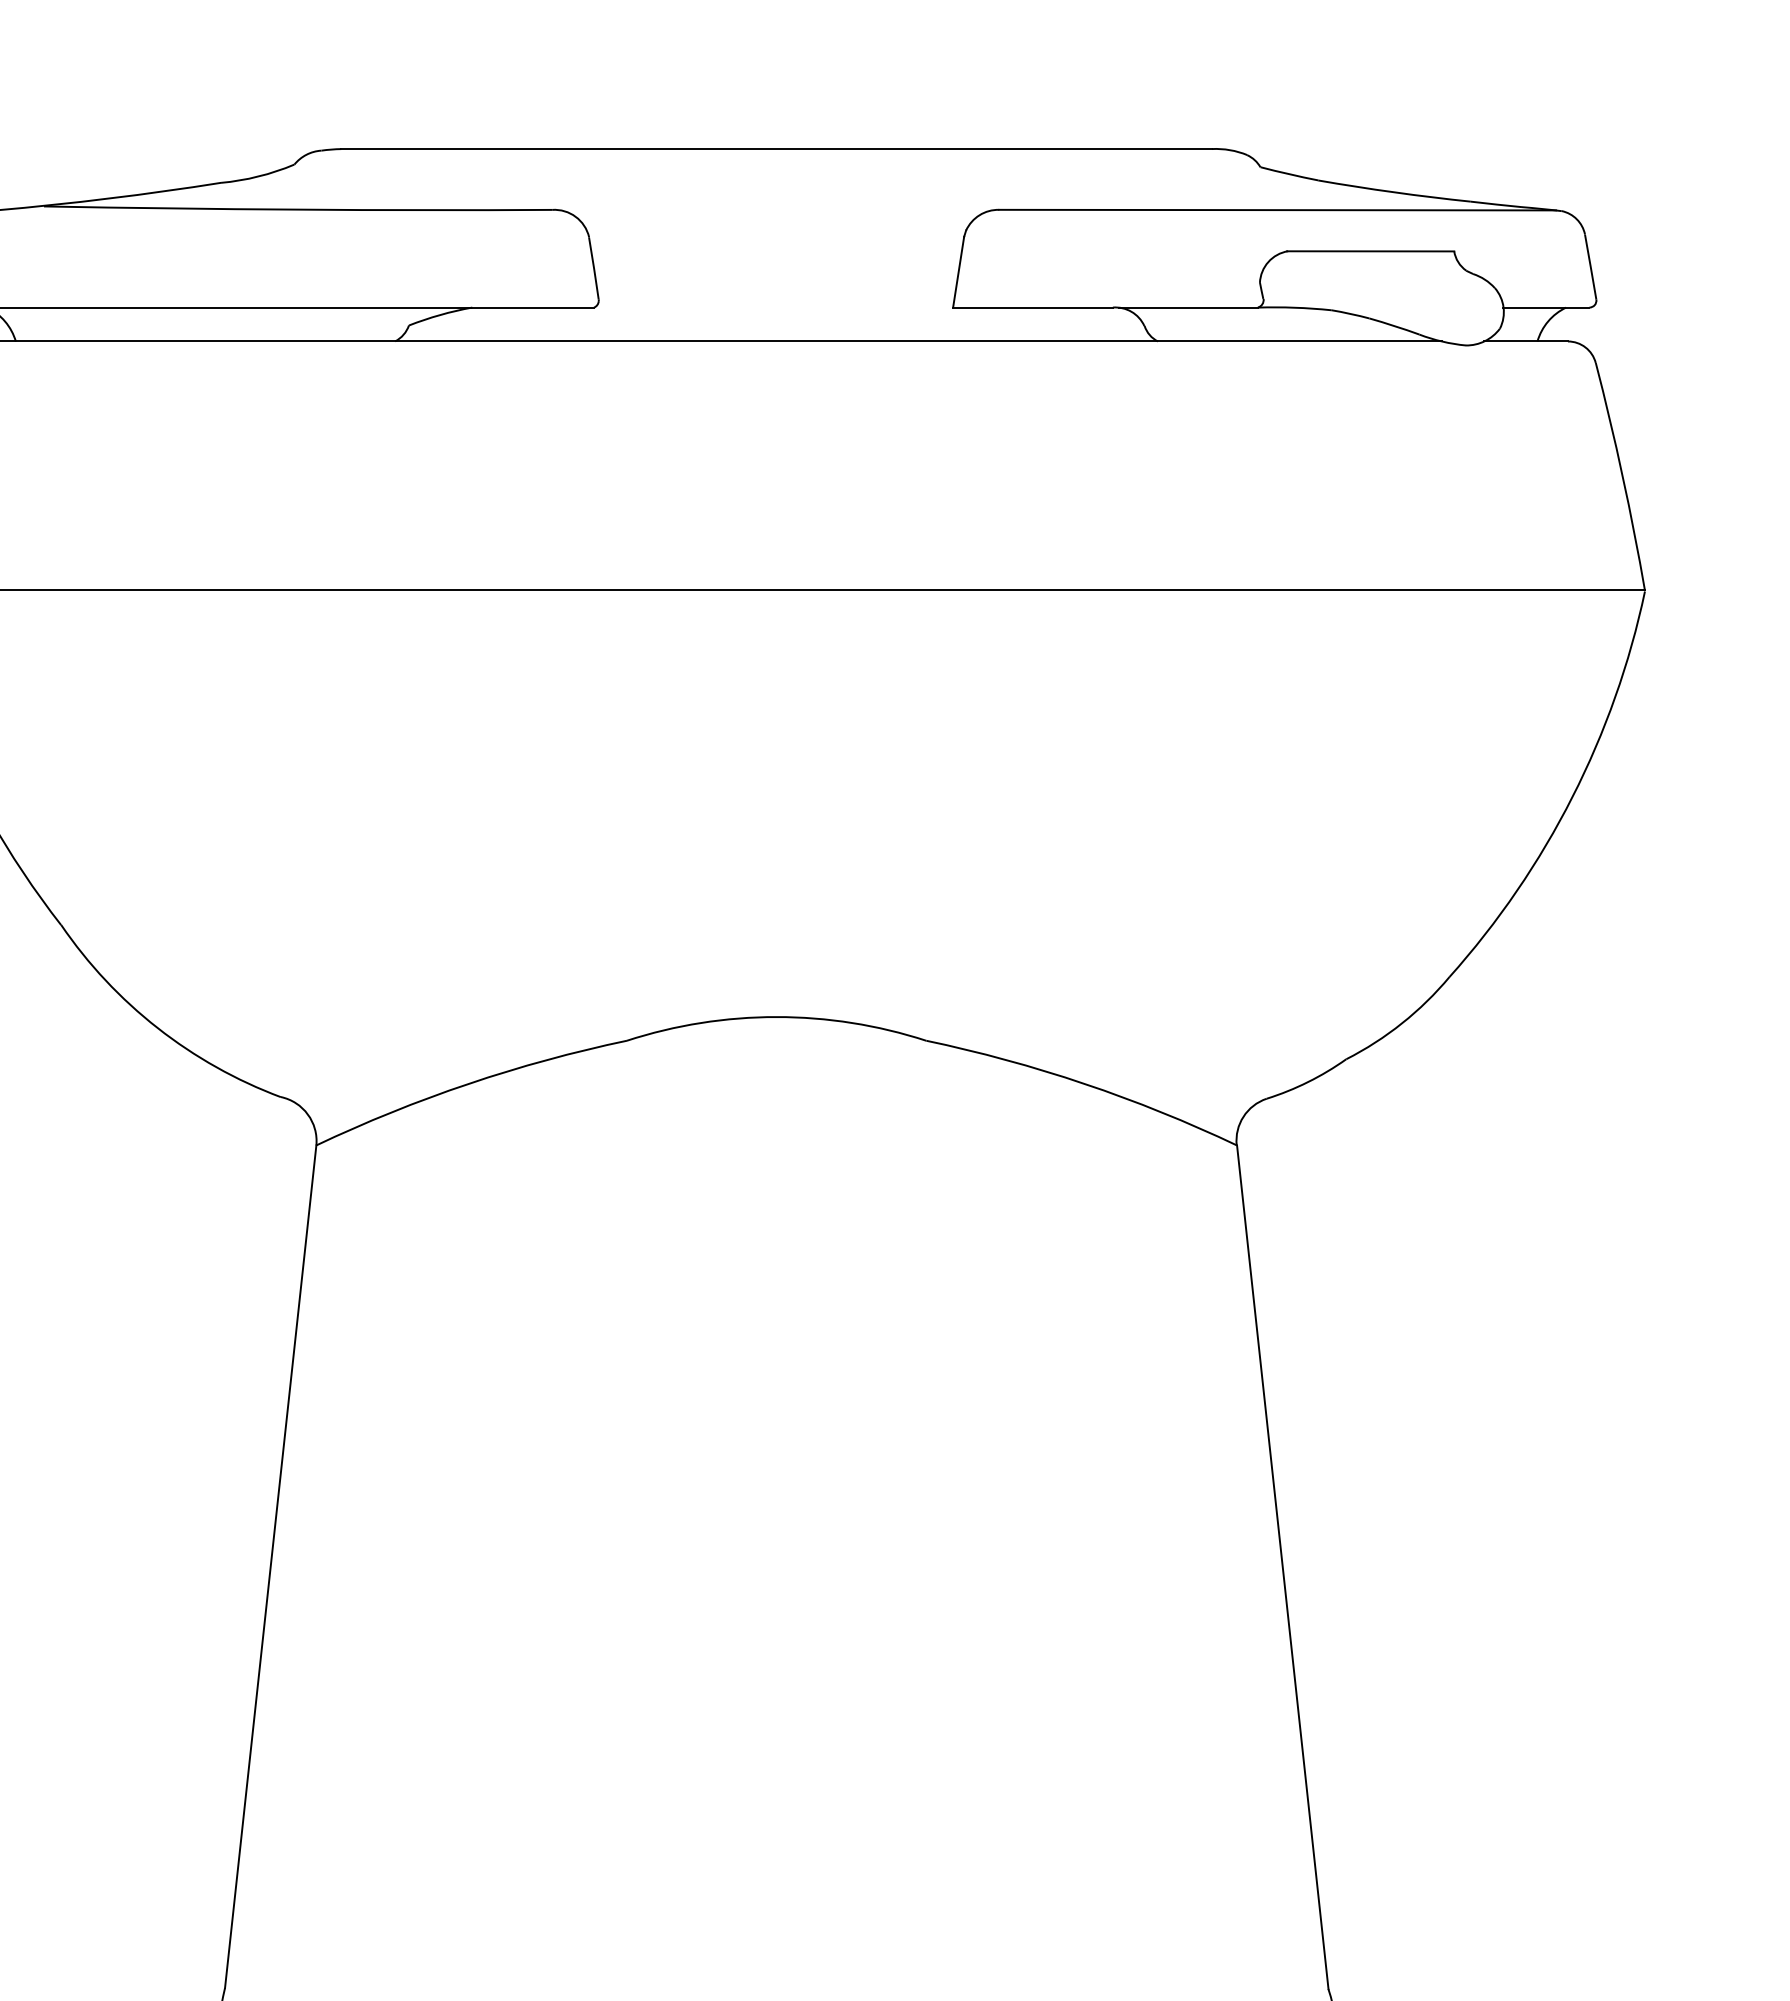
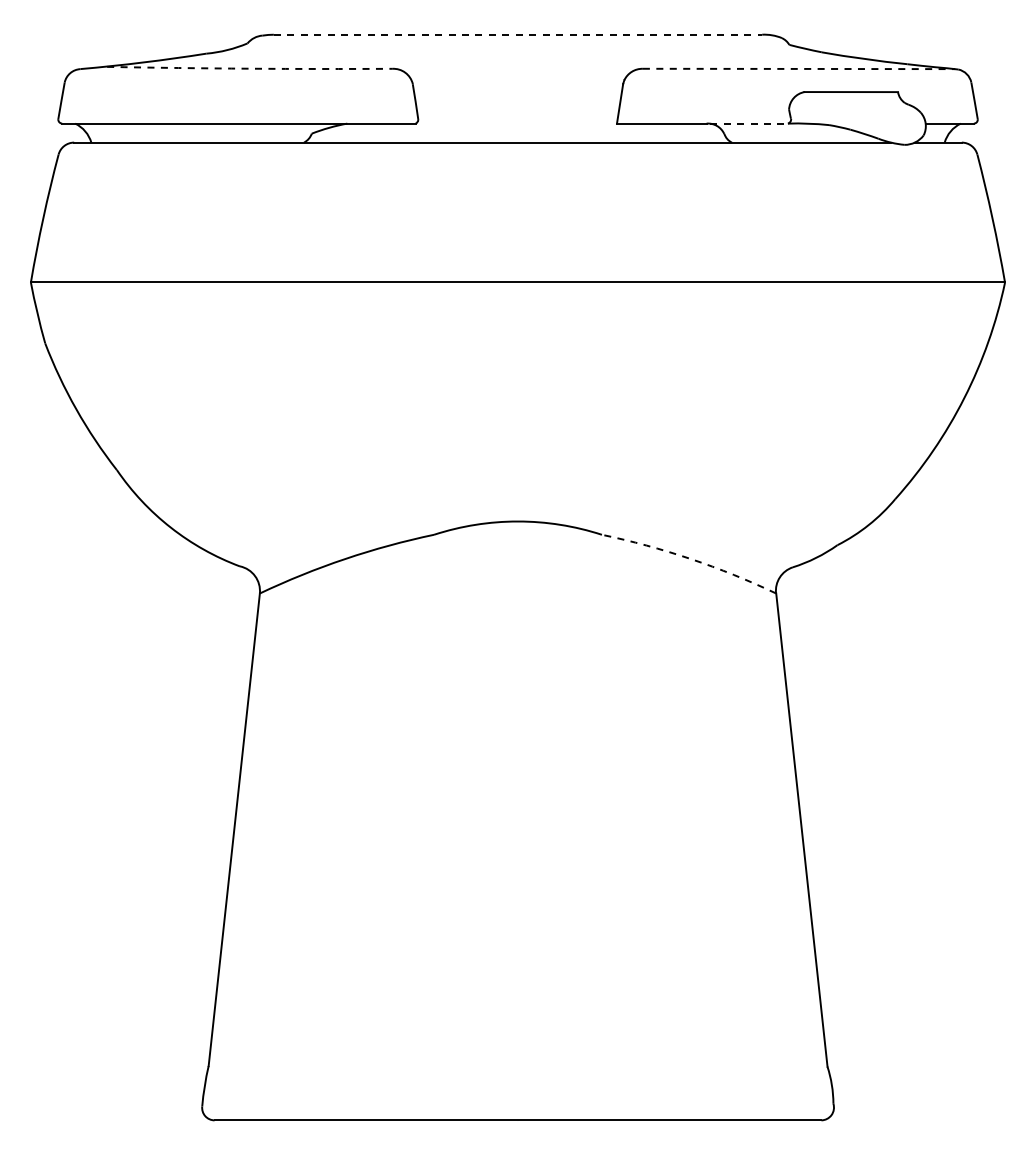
line: (777, 148) -> (518, 34), solid -> dashed
arc: (297, 209) -> (249, 68), solid -> dashed
line: (1278, 209) -> (799, 68), solid -> dashed
line: (1189, 307) -> (749, 123), solid -> dashed
arc: (1084, 1084) -> (690, 559), solid -> dashed

